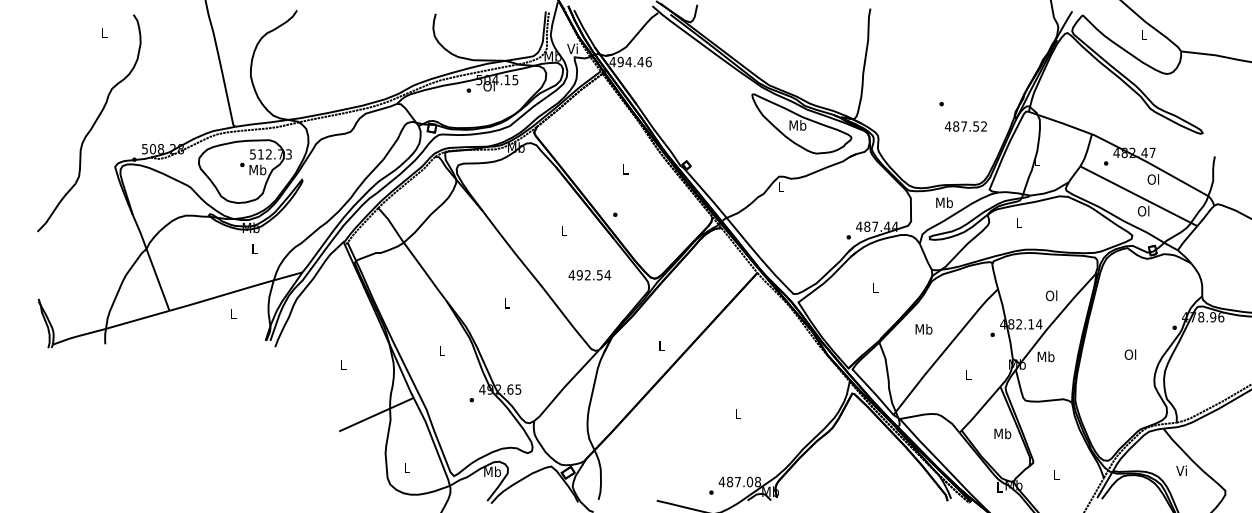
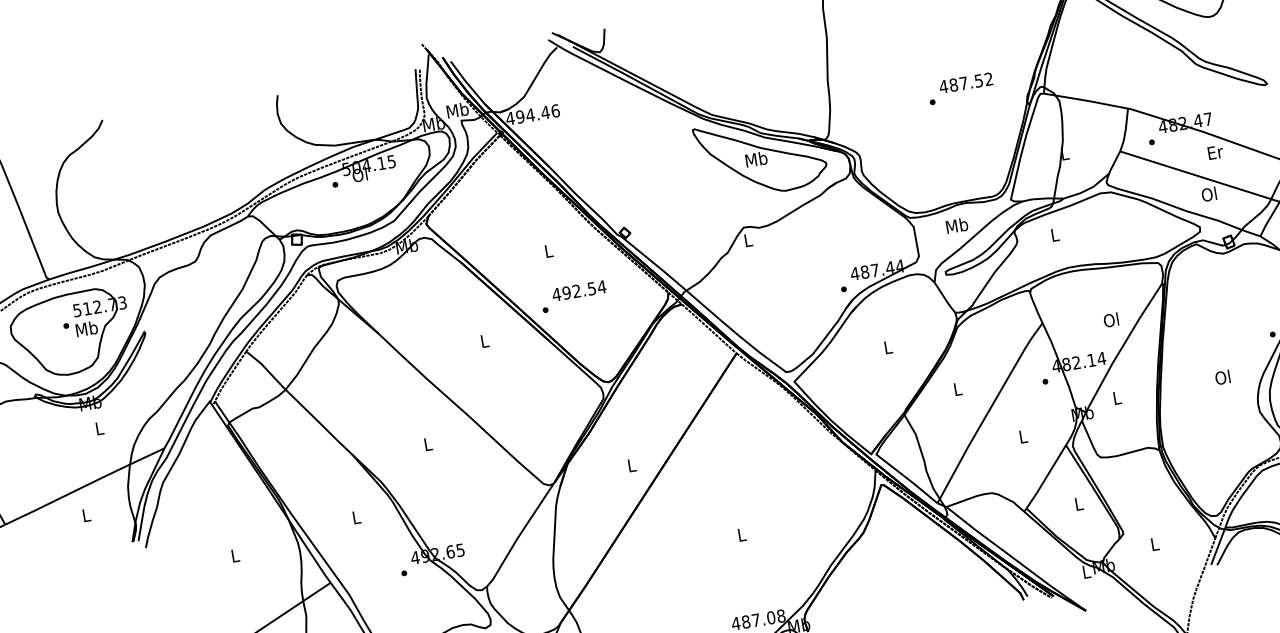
text: (572, 48) -> (456, 110), Vi -> Mb
text: (965, 126) -> (965, 83), moved
text: (1153, 179) -> (1214, 152), Ol -> Er
text: (589, 275) -> (578, 291), moved
text: (923, 329) -> (957, 389), Mb -> L
text: (1045, 356) -> (1116, 397), Mb -> L
text: (1002, 433) -> (1078, 503), Mb -> L

